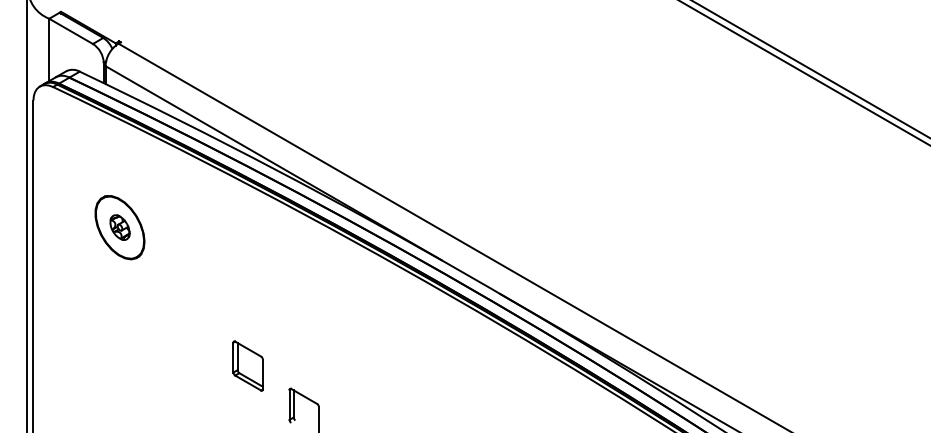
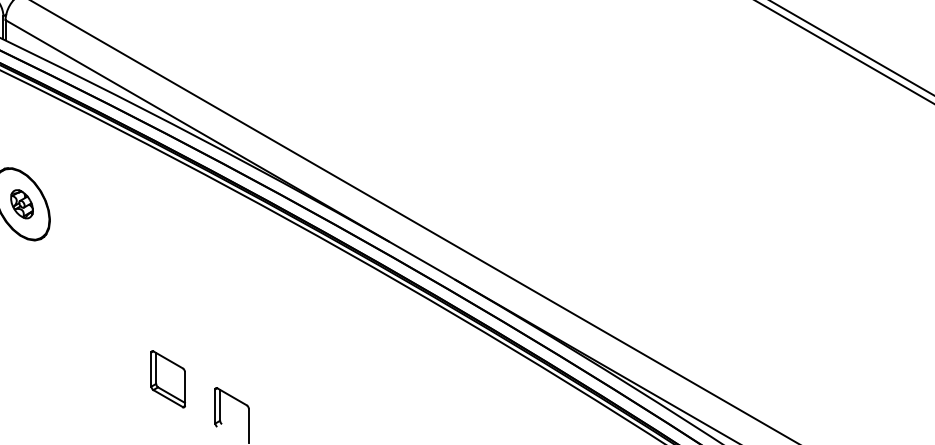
part: (247, 365) -> (167, 378), moved

